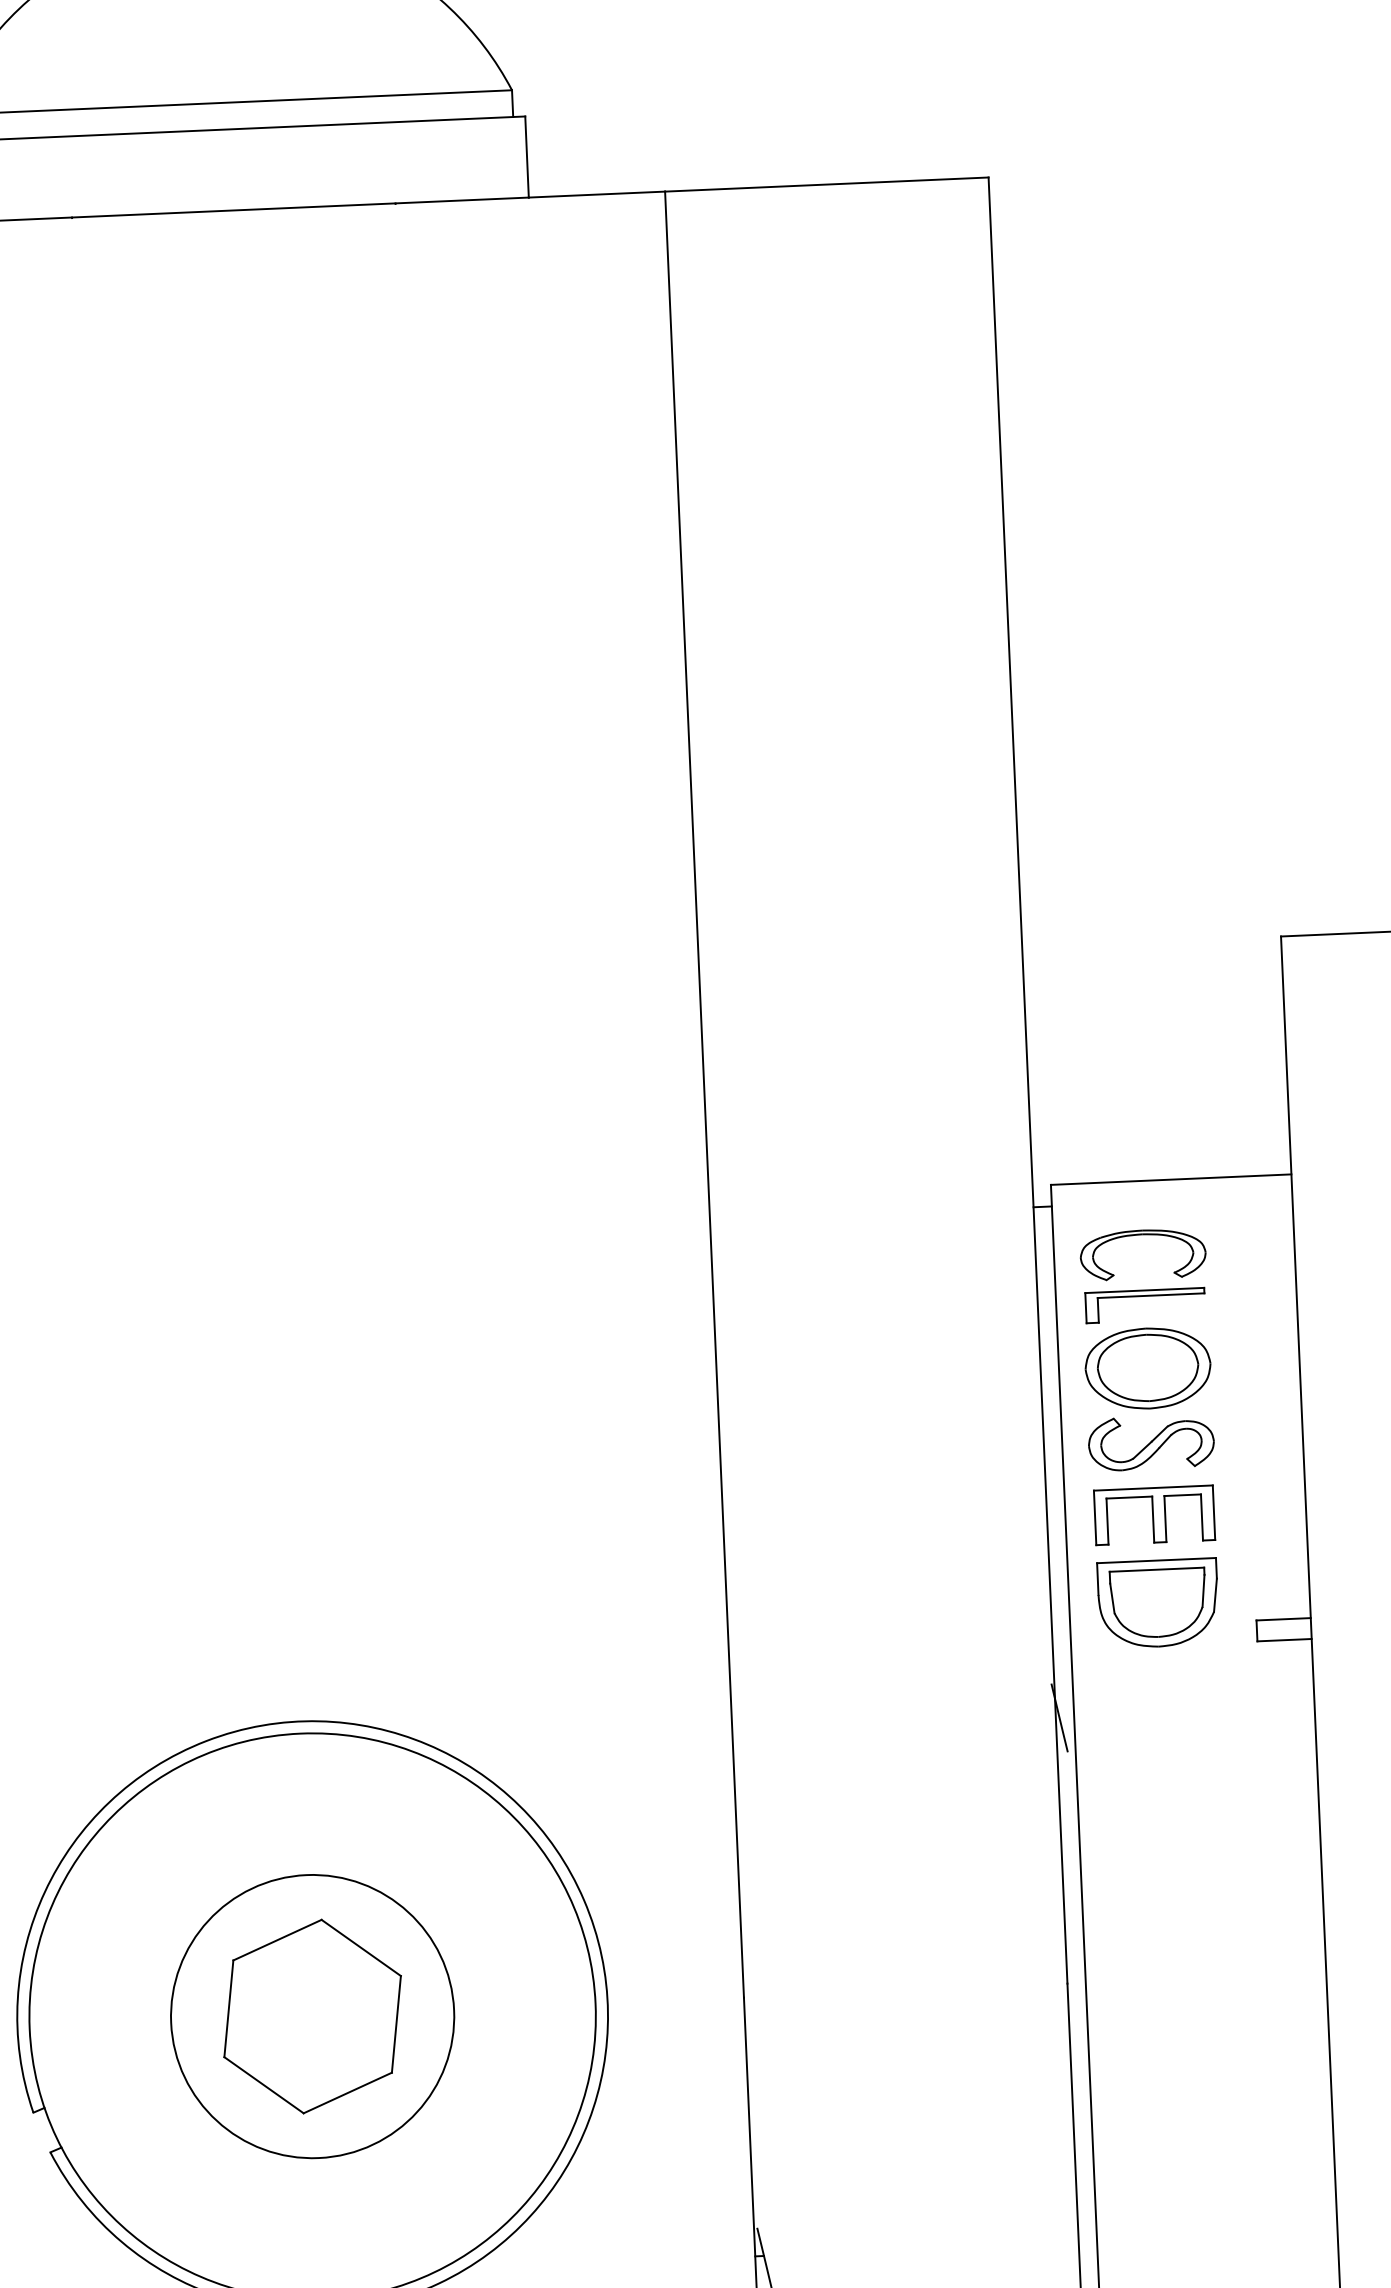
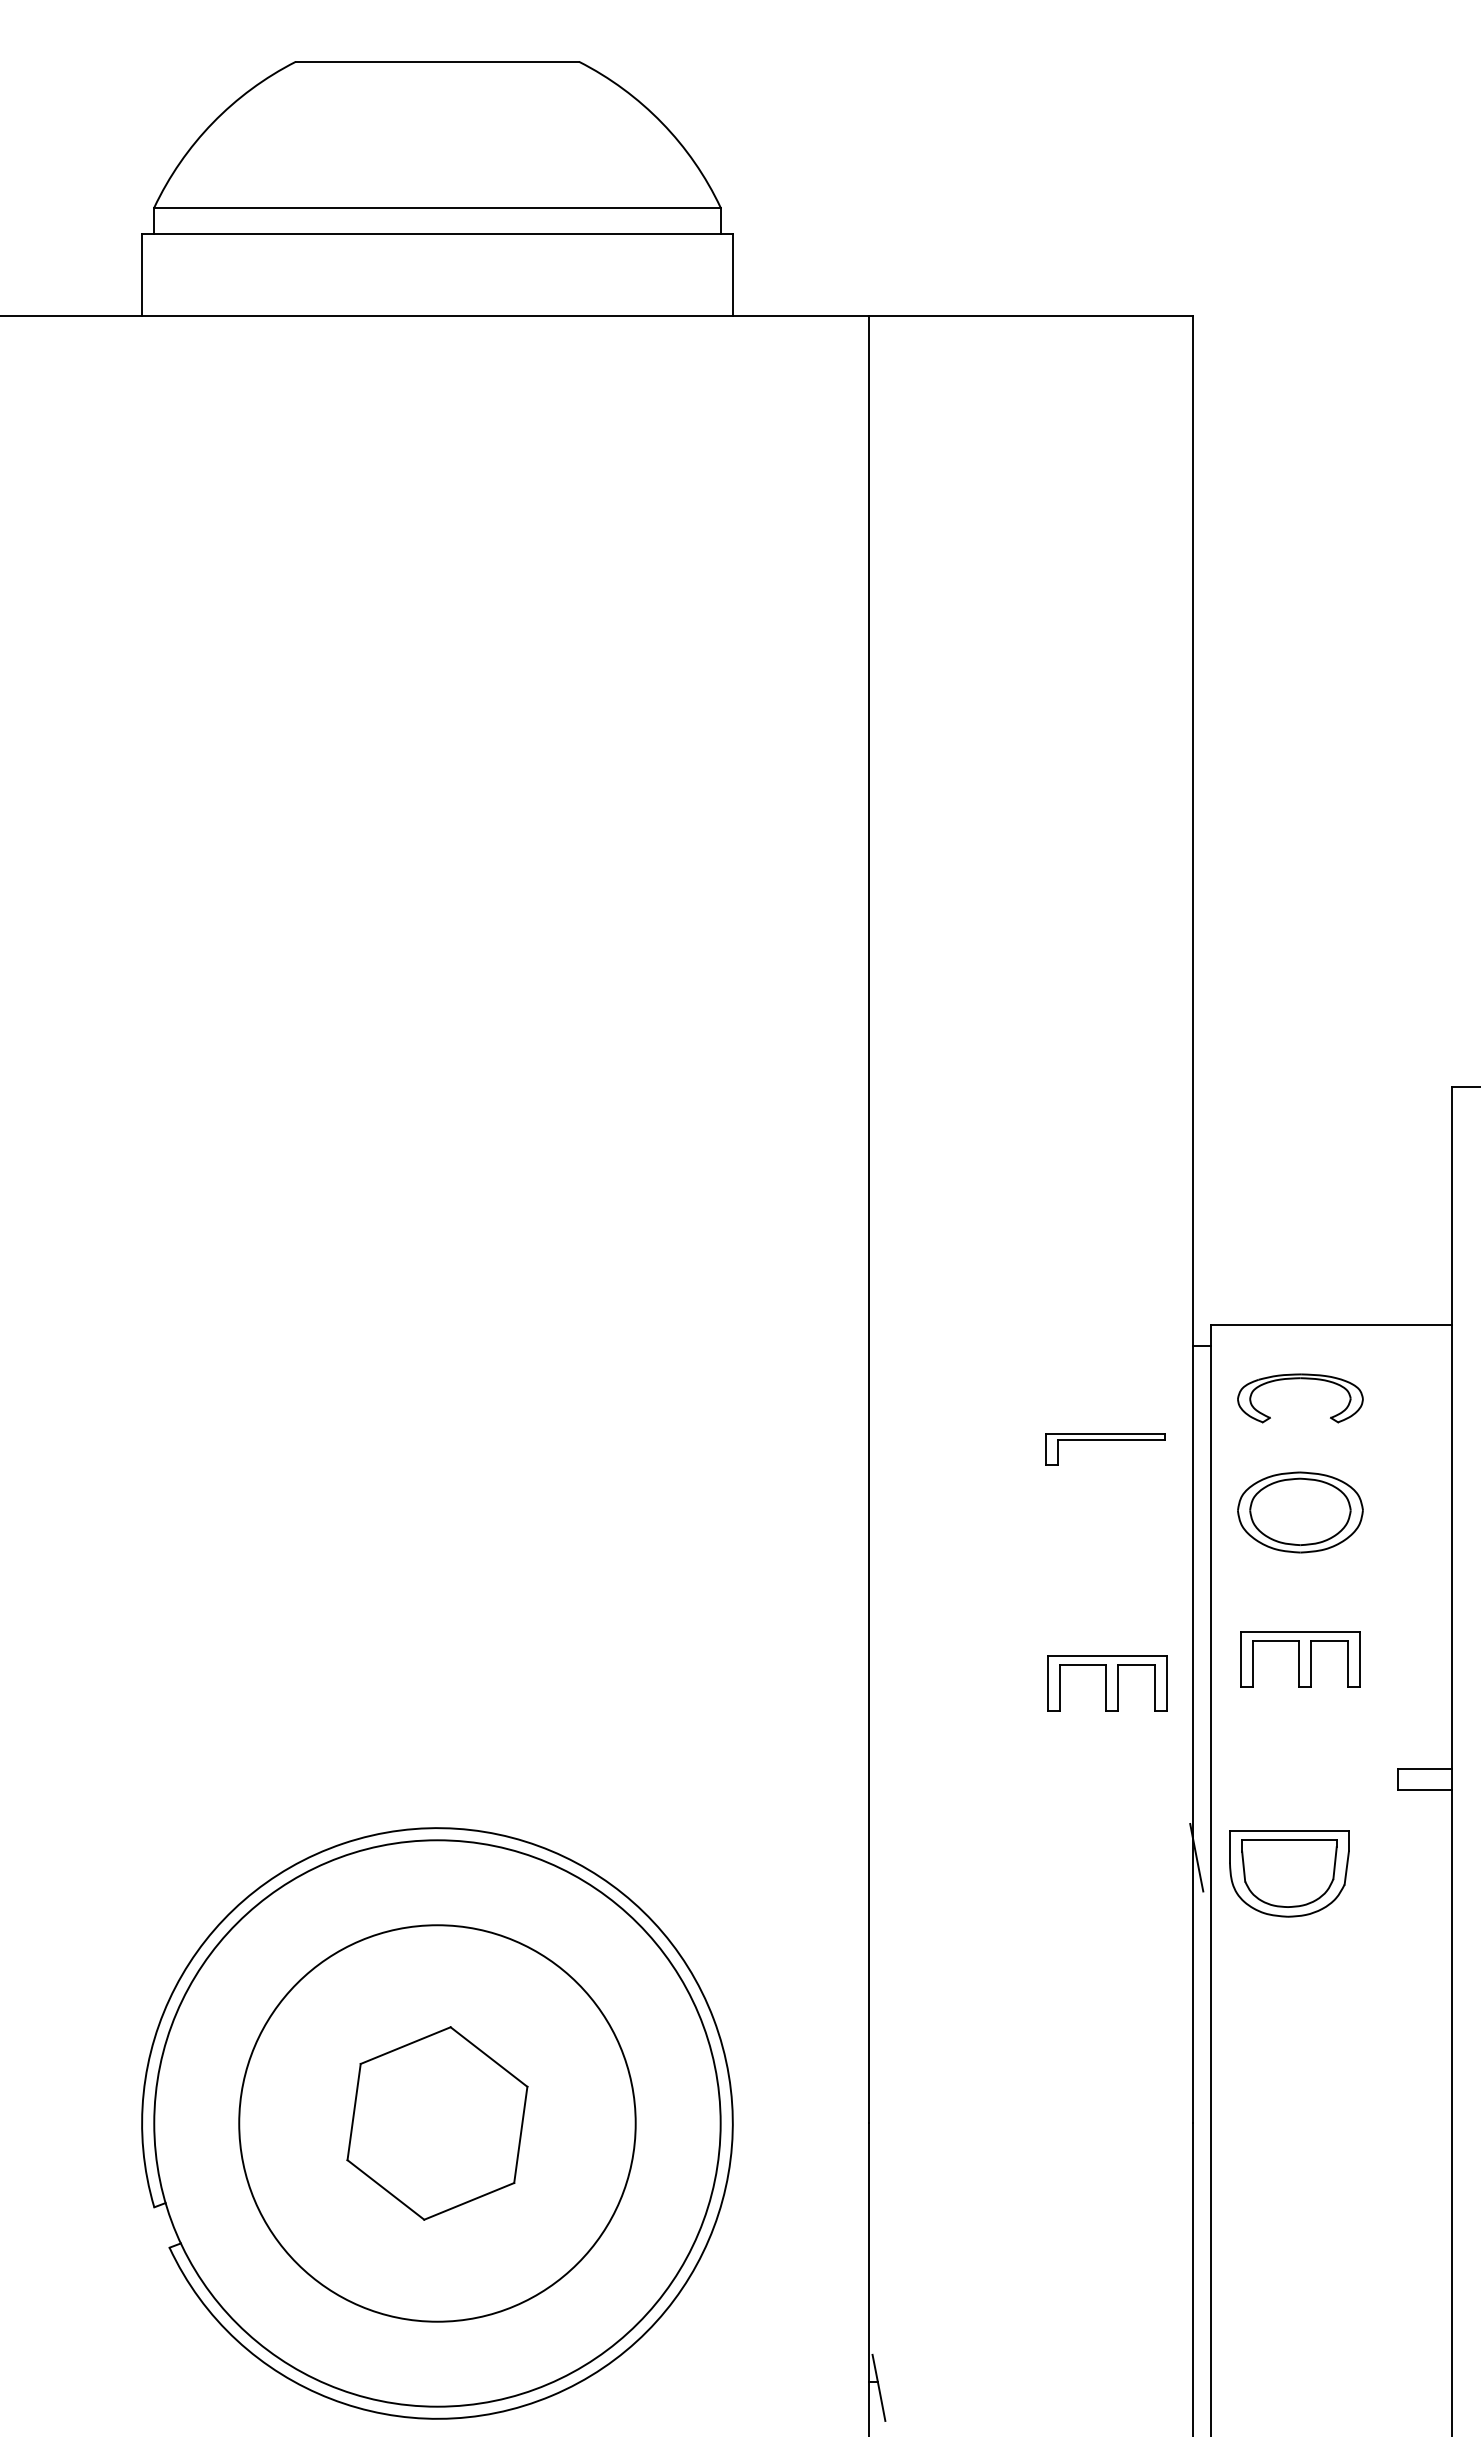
part: (1145, 1296) -> (1105, 1440), moved
part: (1151, 1442) -> (1300, 1586), removed
part: (962, 1547) -> (1107, 1683), added
part: (1158, 1603) -> (1289, 1873), moved
circle: (312, 2016) -> (437, 2123), size x1.4

